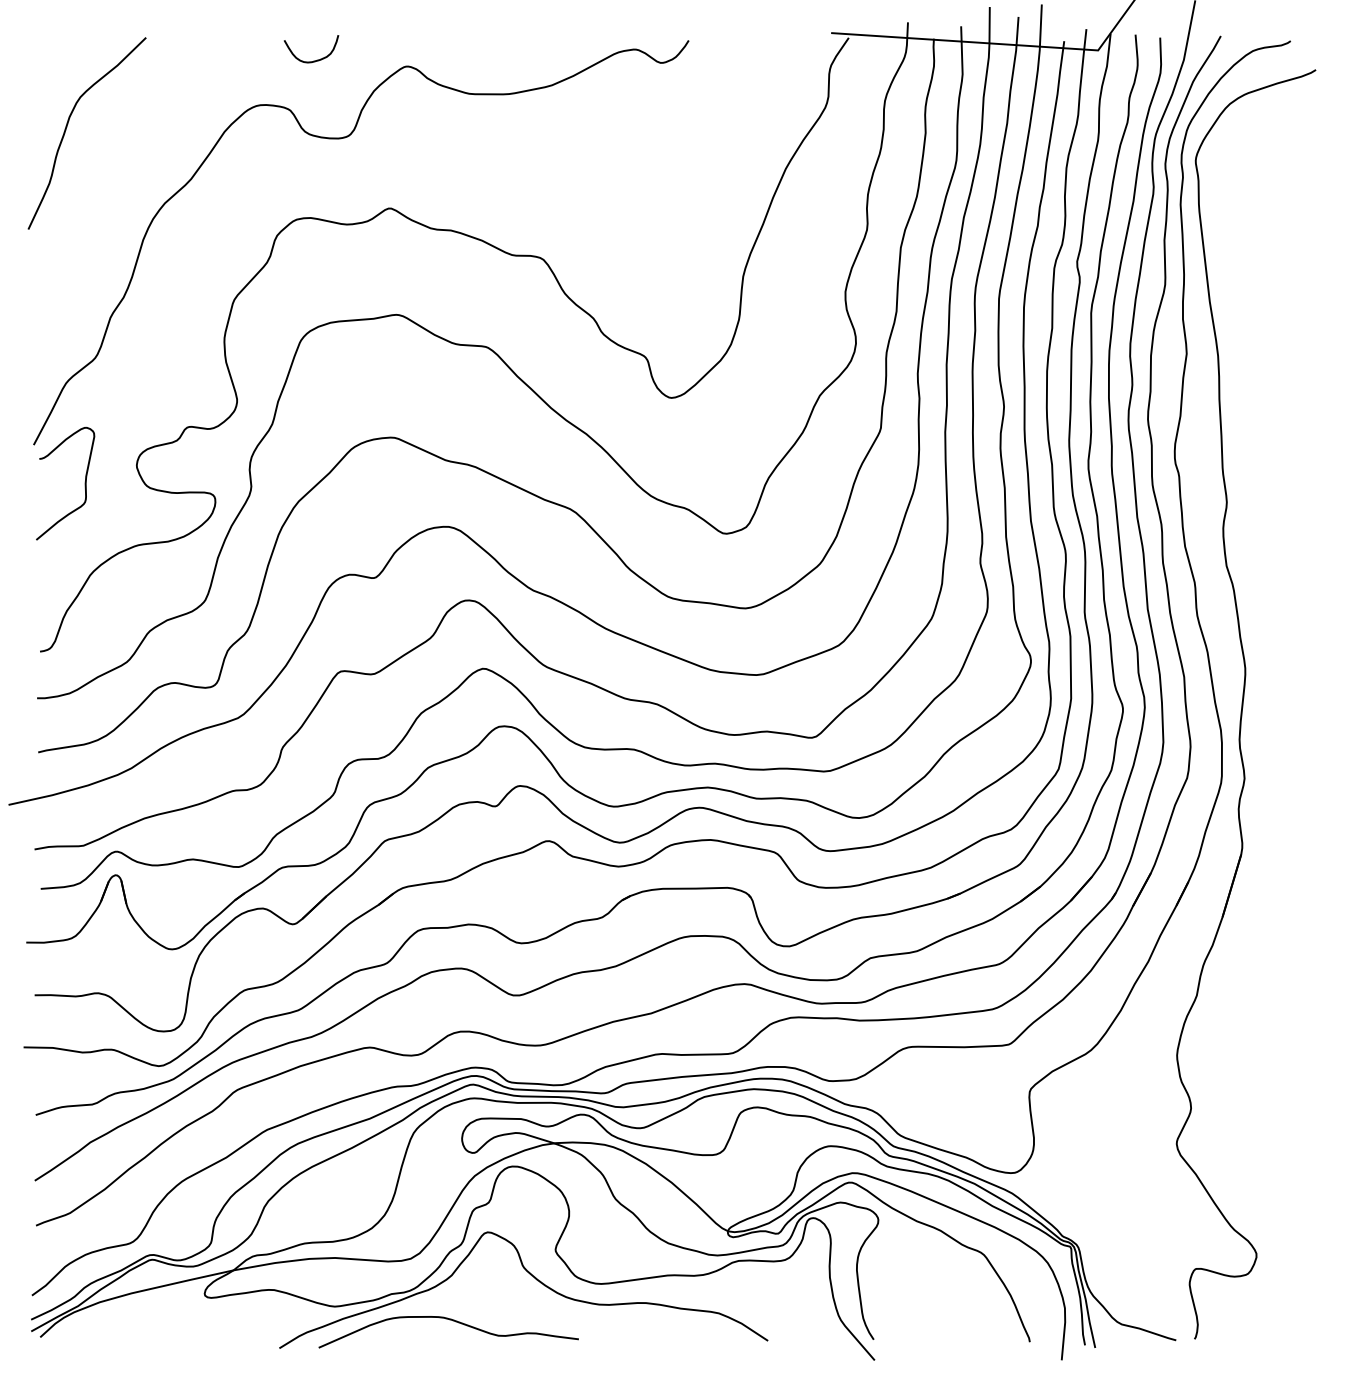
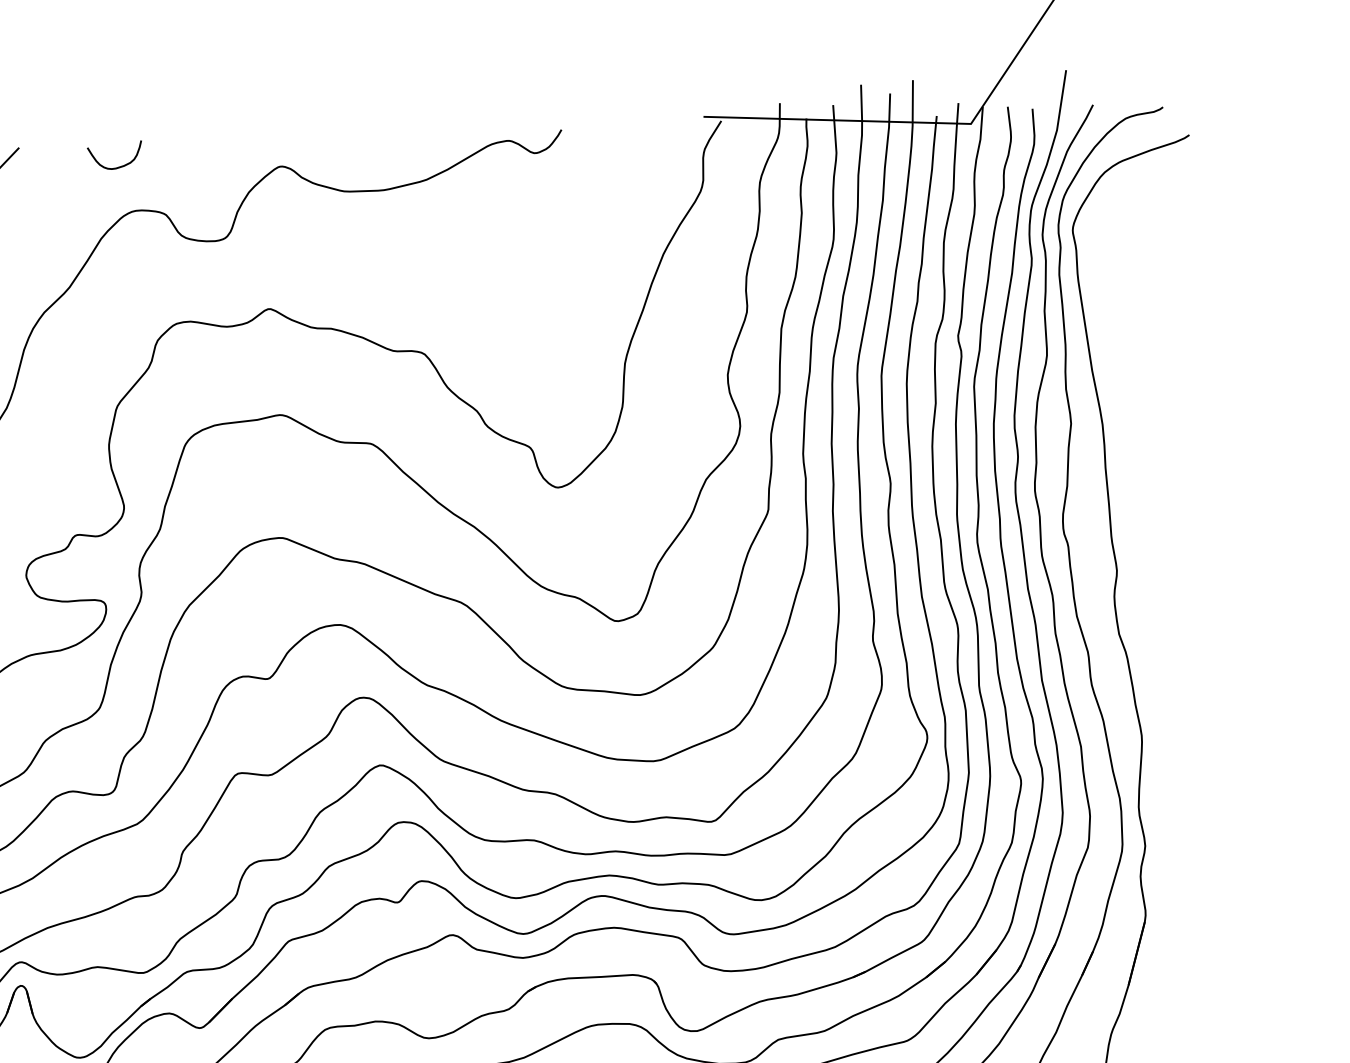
curve: (313, 60) -> (117, 166), moved

